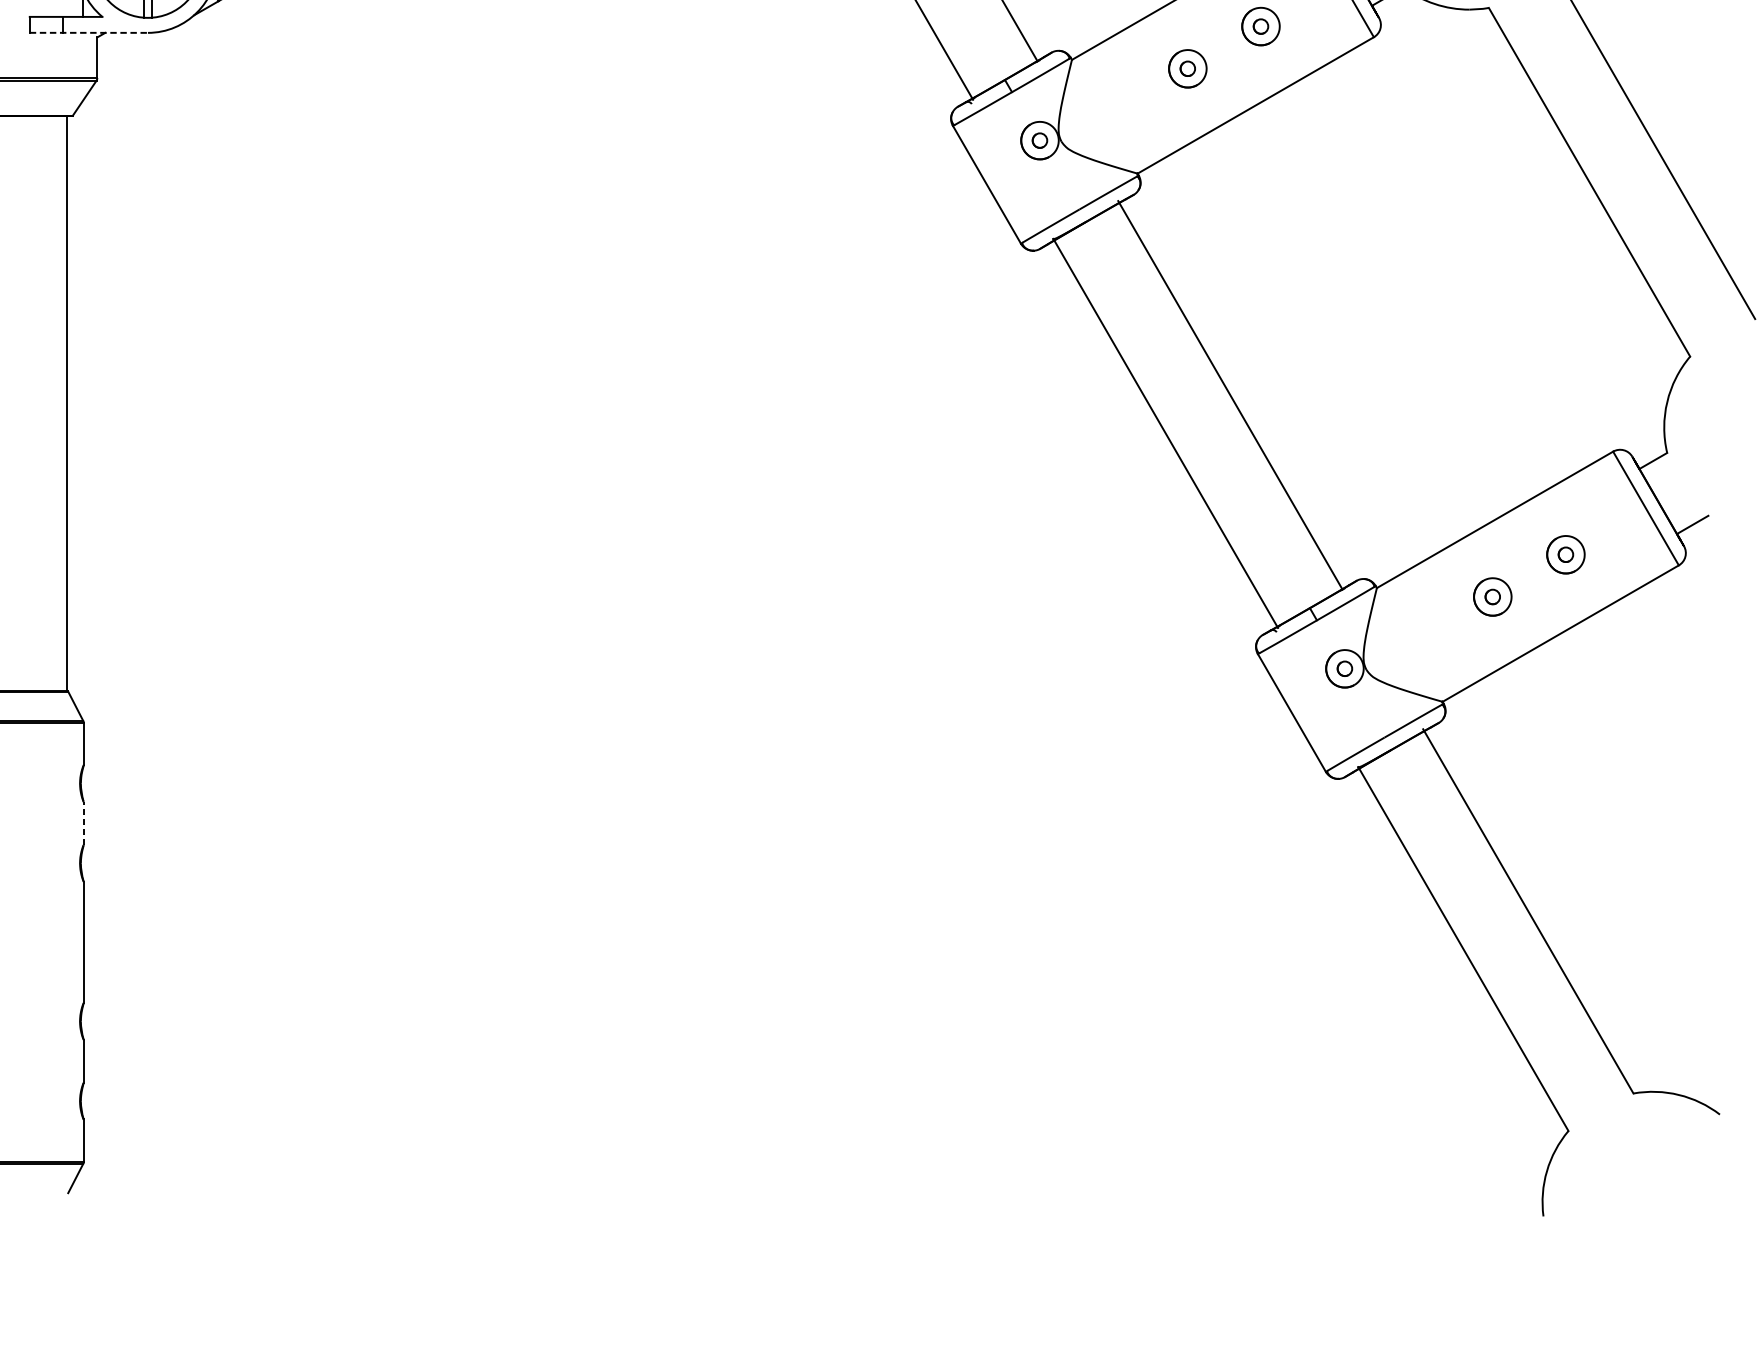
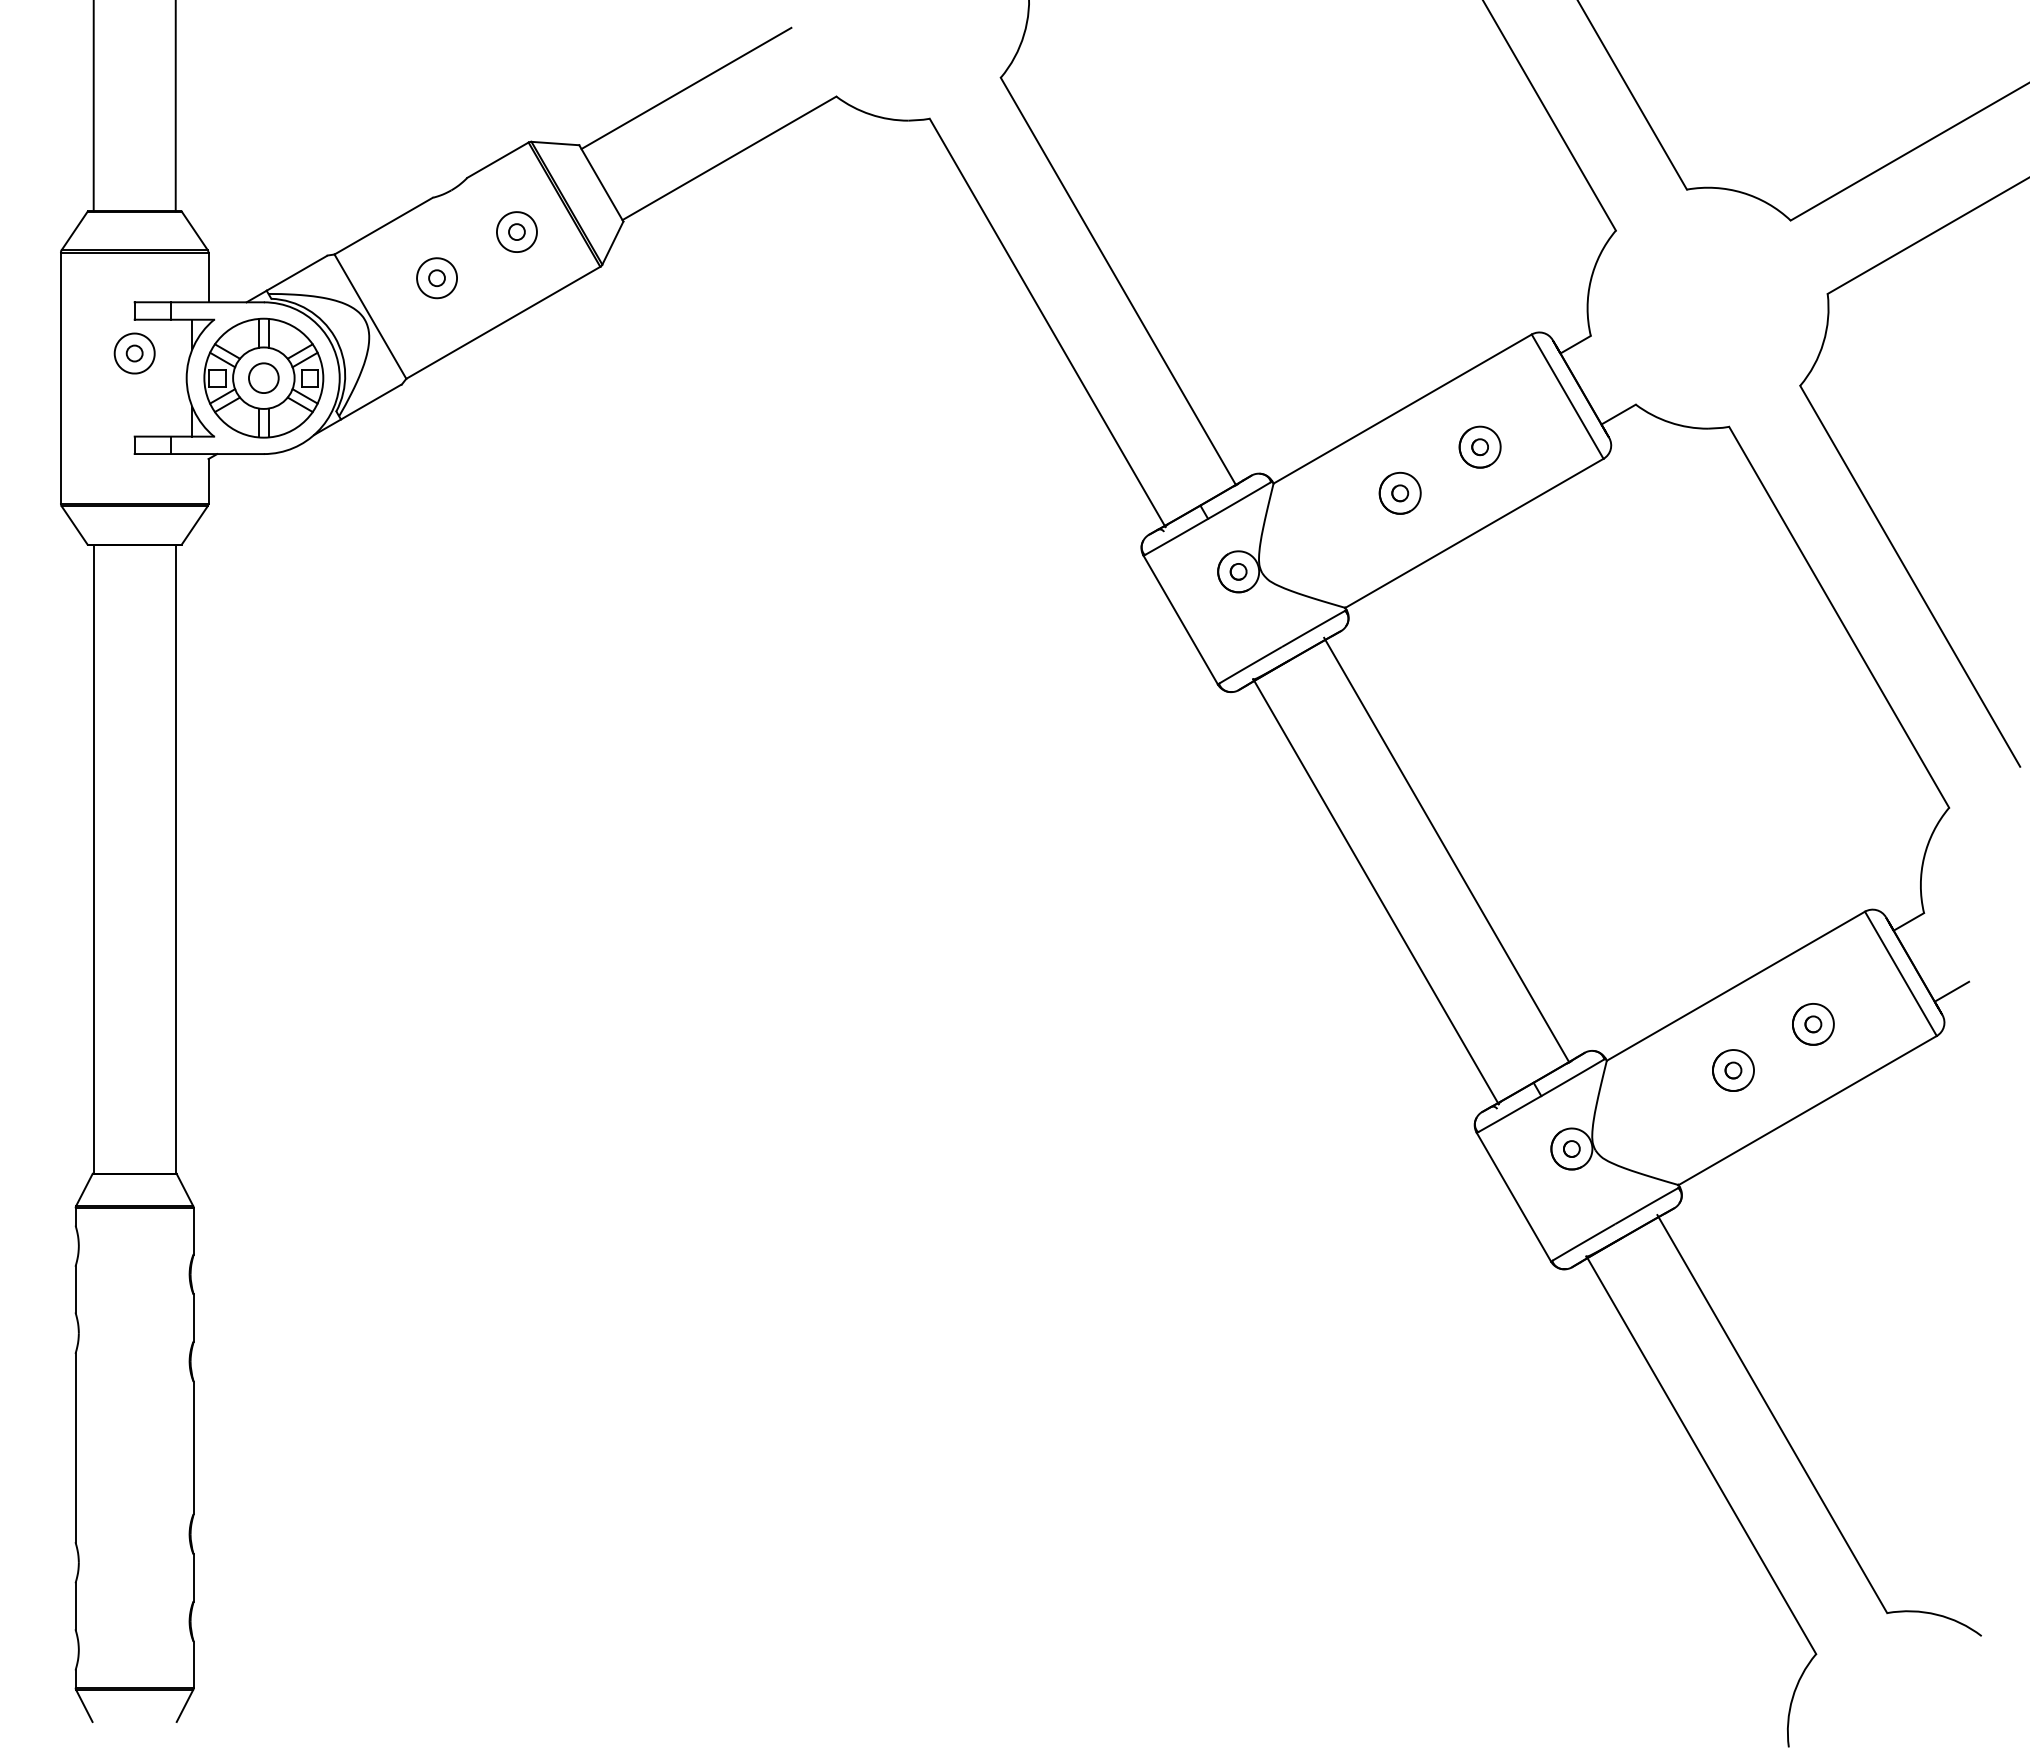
line: (89, 33) -> (199, 454), dashed -> solid
line: (83, 823) -> (193, 1318), dashed -> solid

